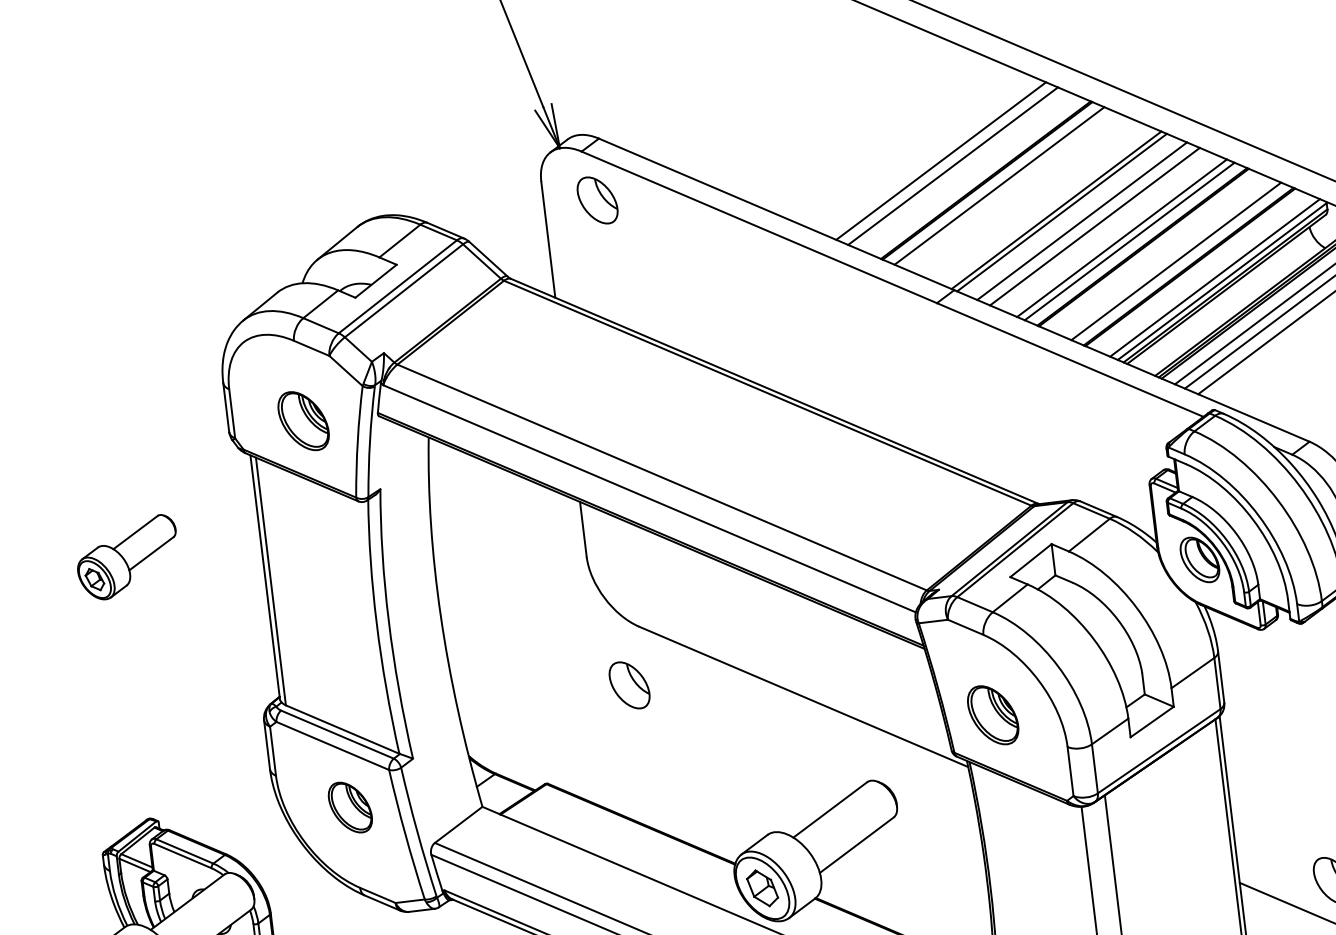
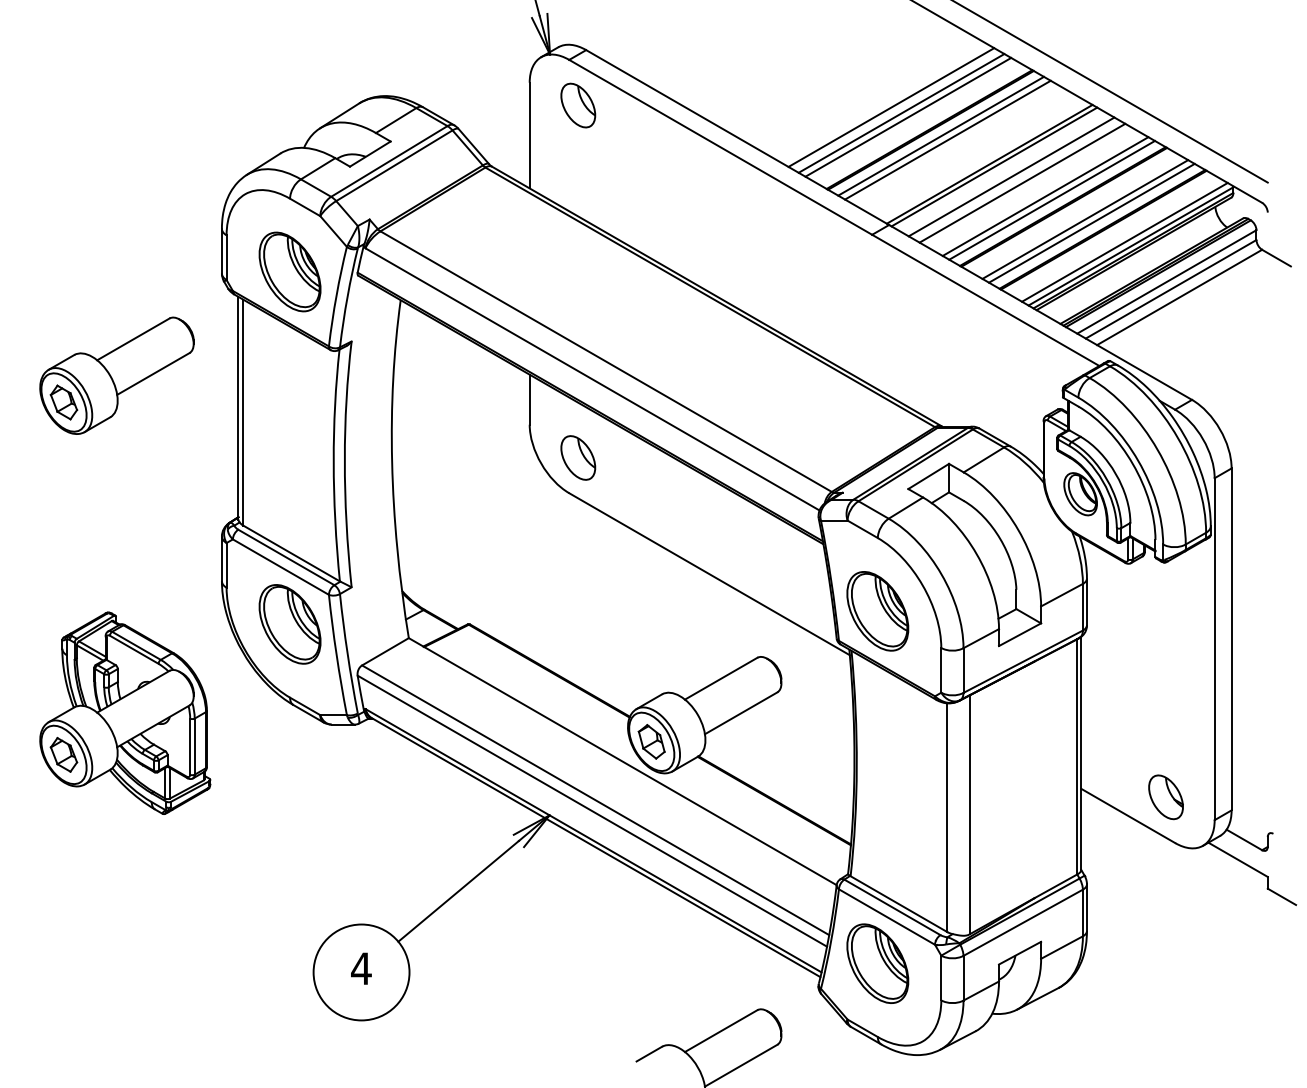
line: (961, 168) -> (908, 116), added
line: (1006, 188) -> (947, 139), added
line: (1168, 258) -> (1085, 219), added
part: (303, 420) -> (289, 271), size x1.43
part: (127, 557) -> (116, 375), size x1.67
part: (629, 684) -> (578, 457), moved
part: (992, 715) -> (877, 611), size x1.43
part: (349, 807) -> (289, 624), size x1.67

